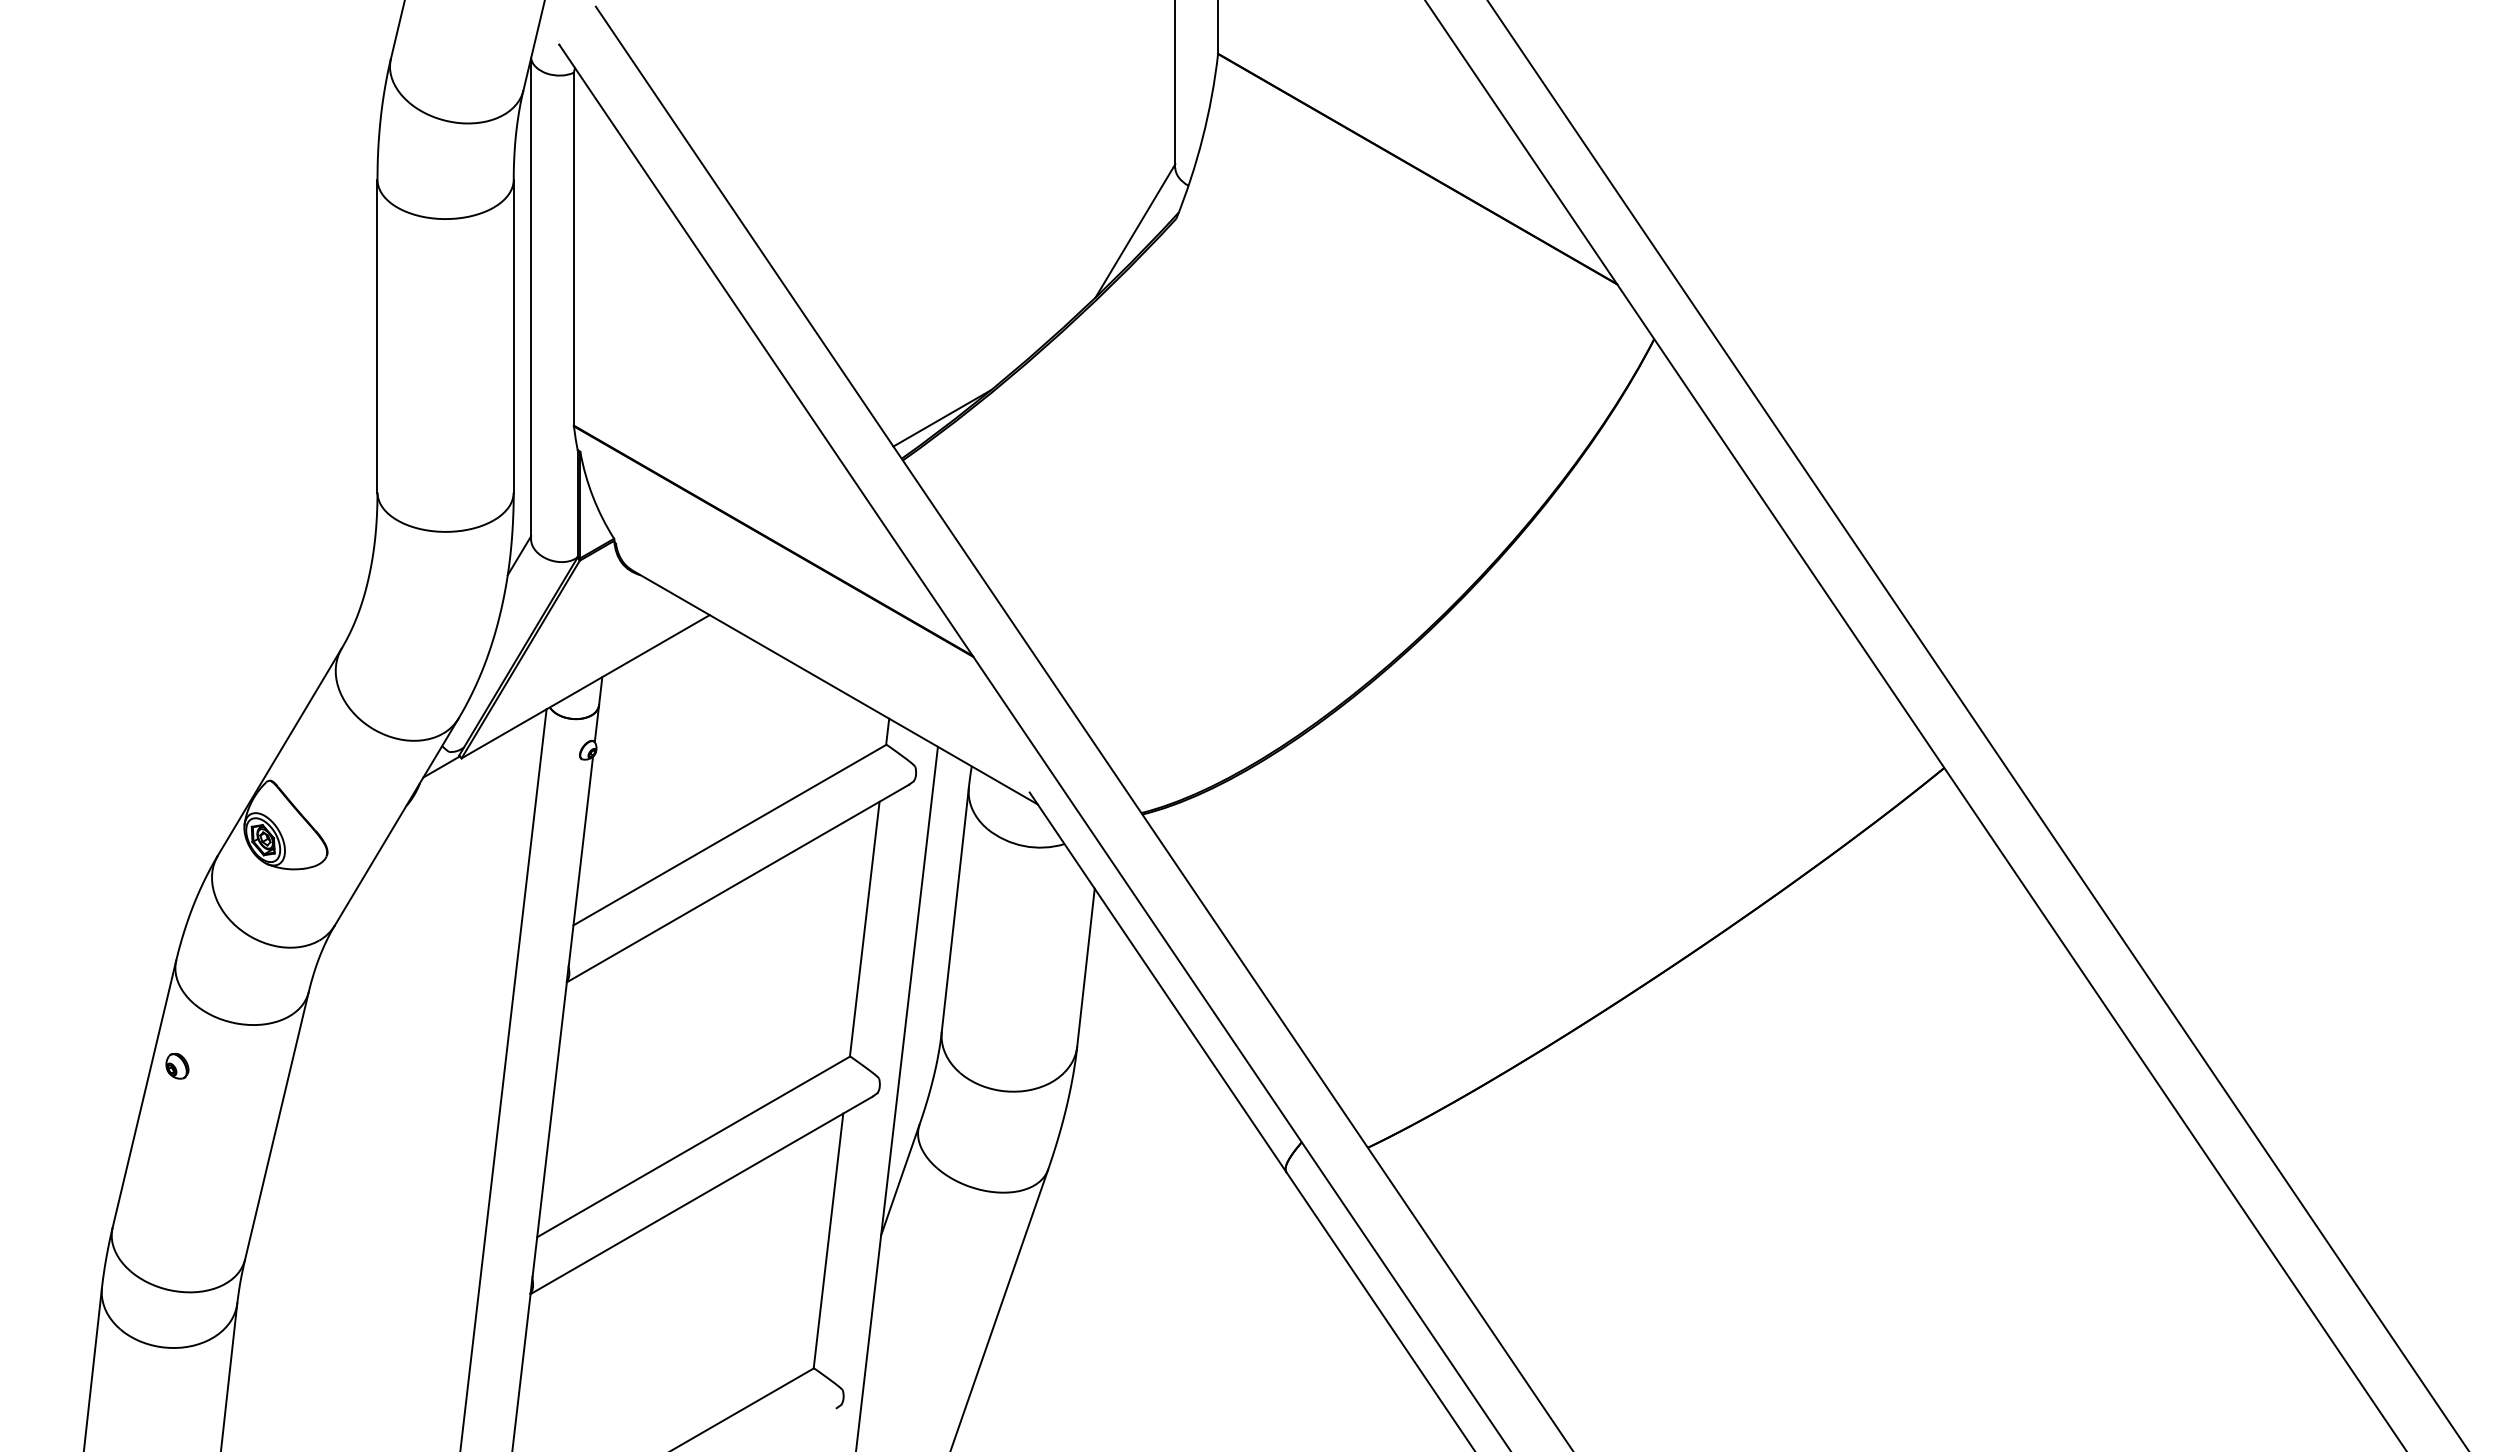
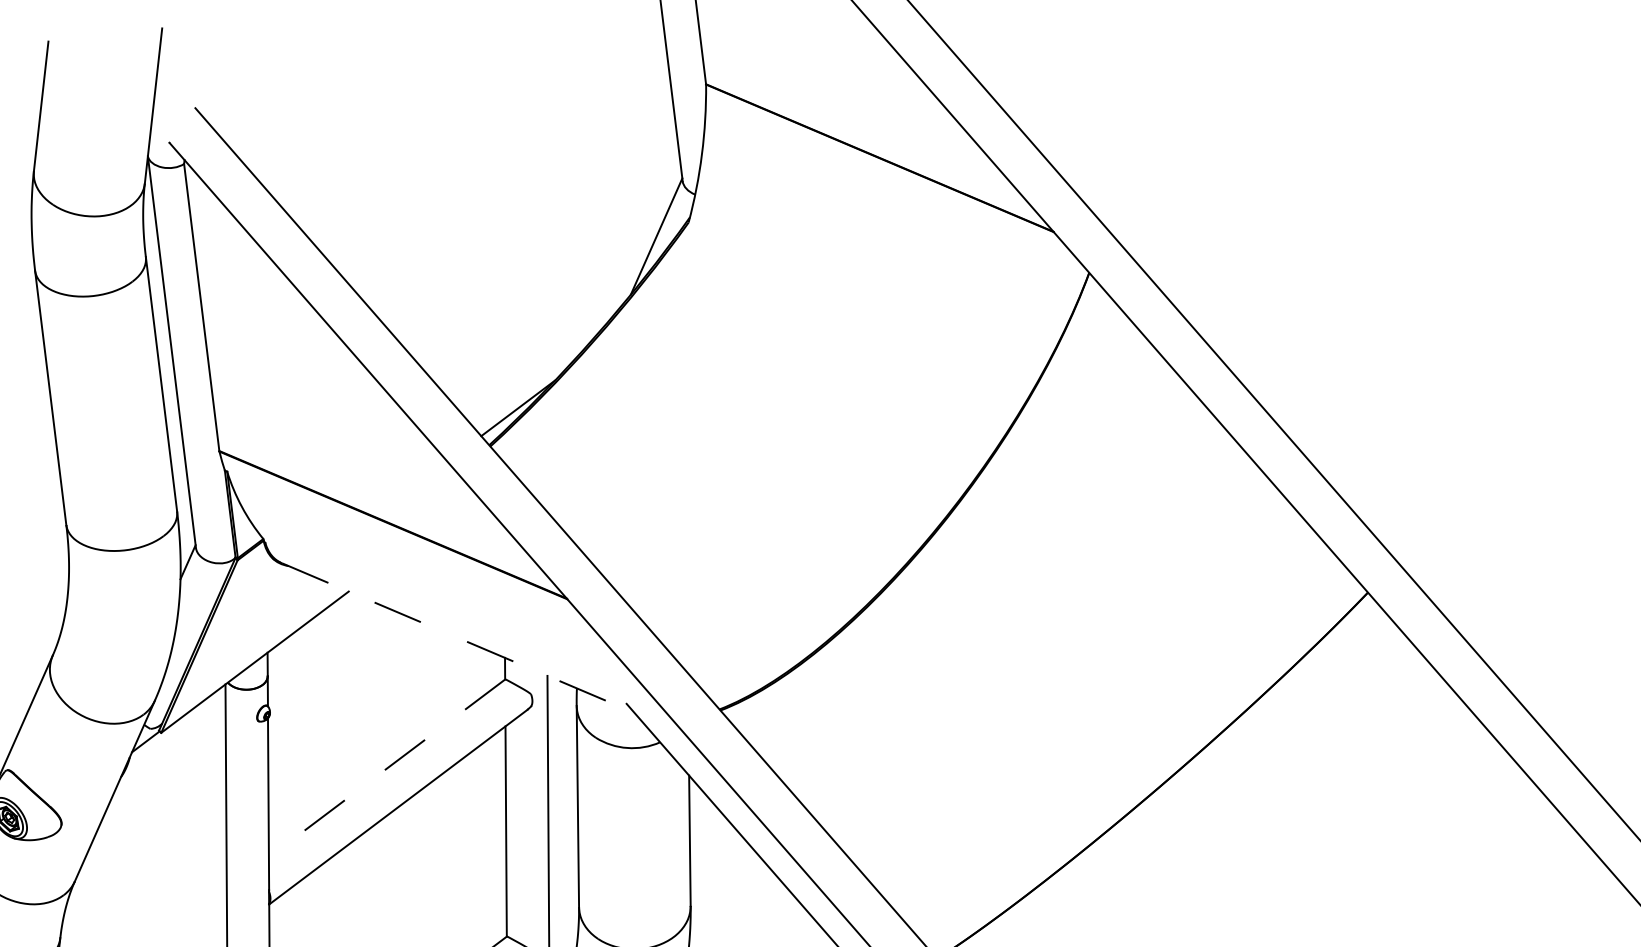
line: (835, 687) -> (458, 637), solid -> dashed
line: (729, 835) -> (386, 768), solid -> dashed

